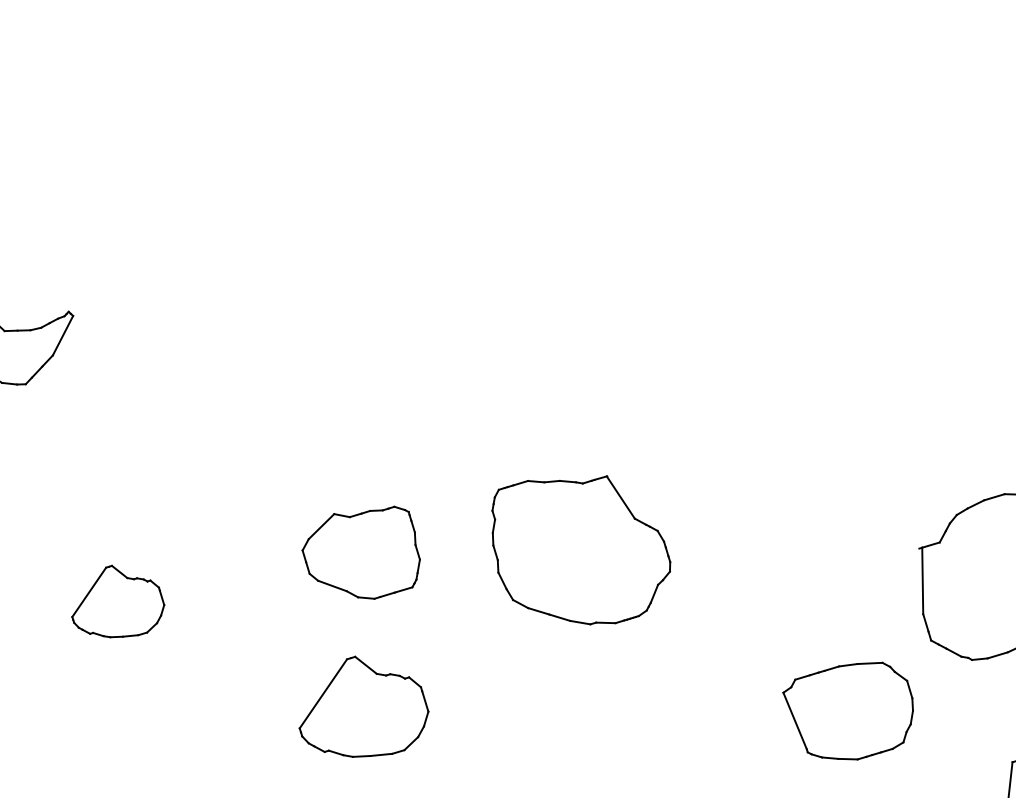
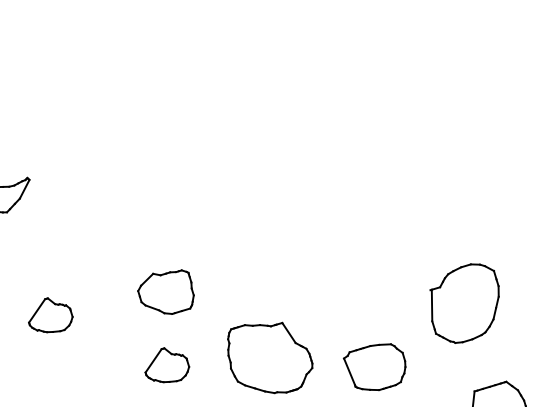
part: (581, 549) -> (270, 357), moved
part: (364, 707) -> (167, 365), size x0.71
part: (847, 711) -> (374, 367), moved

